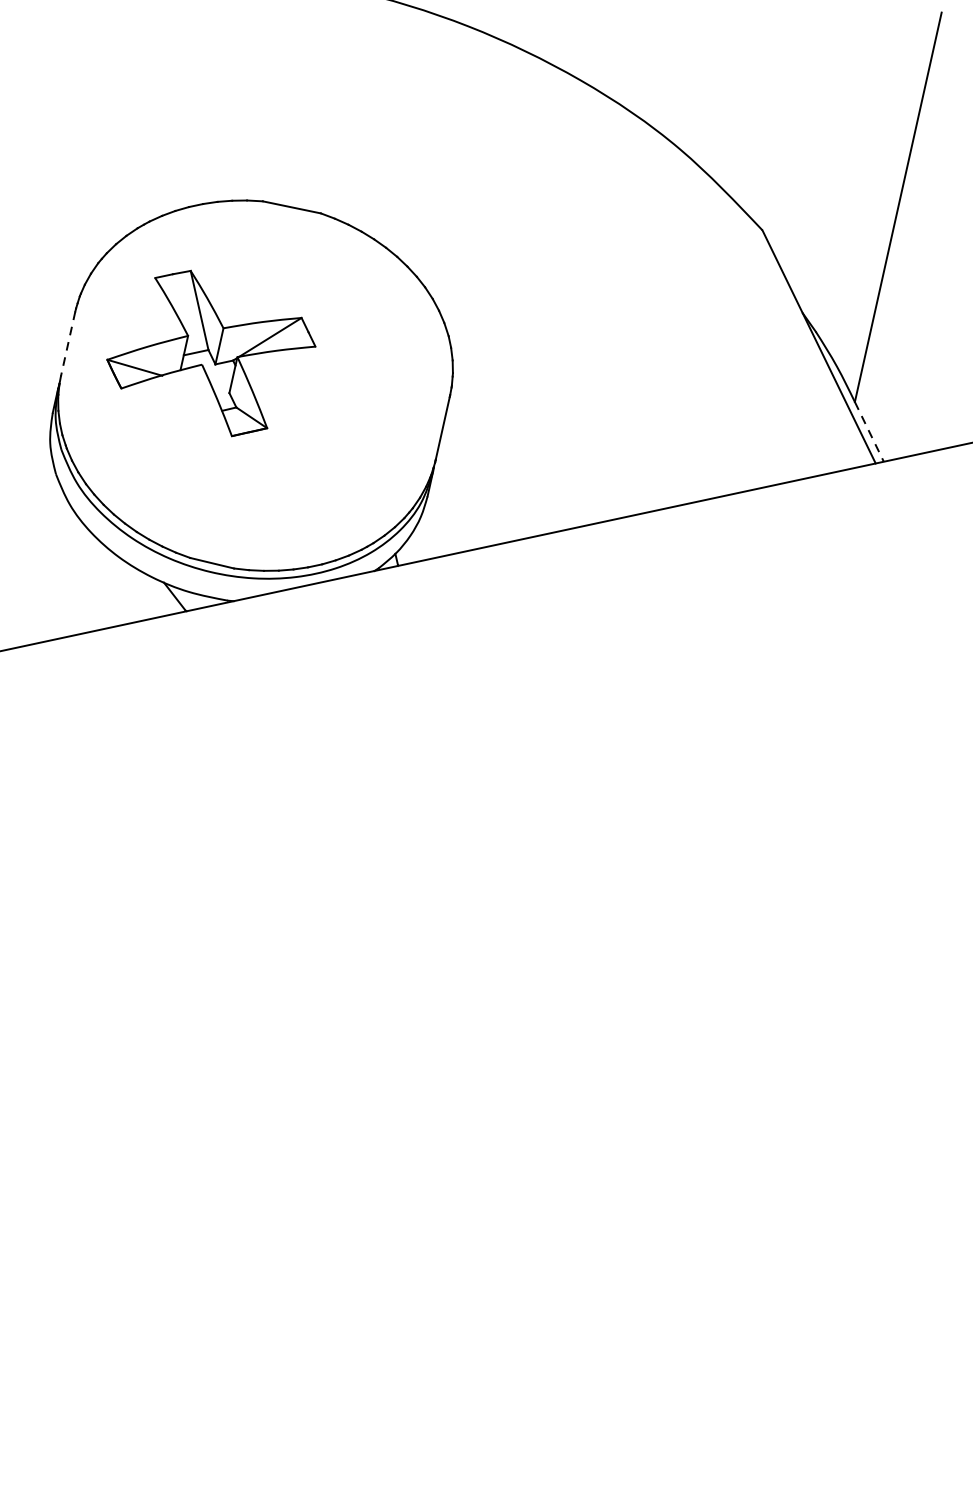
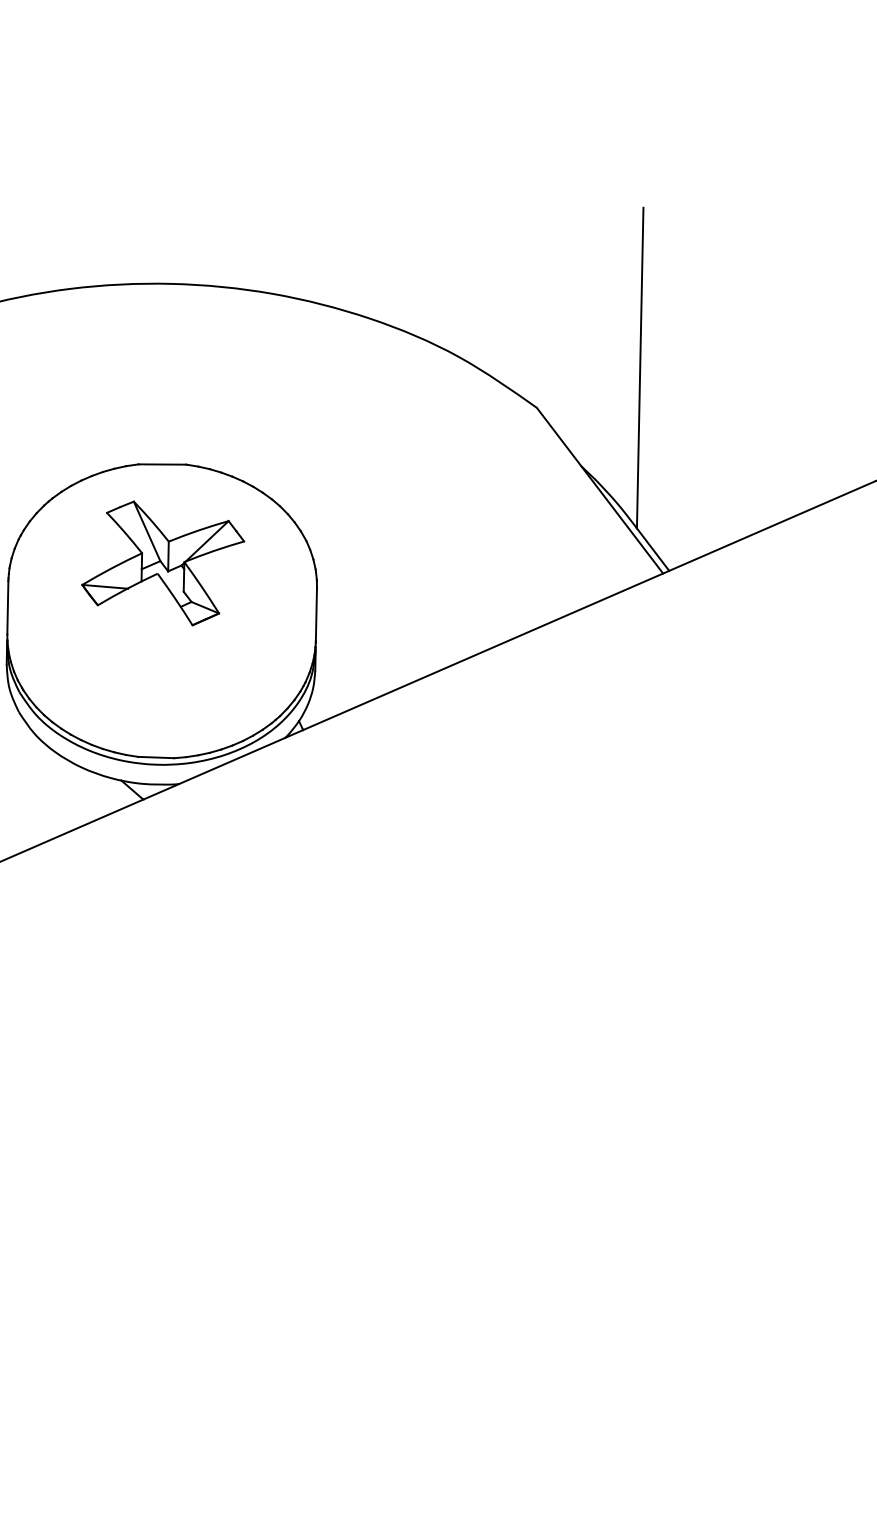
line: (67, 343) -> (7, 607), dashed -> solid
part: (211, 353) -> (163, 563), moved
line: (869, 431) -> (653, 549), dashed -> solid

